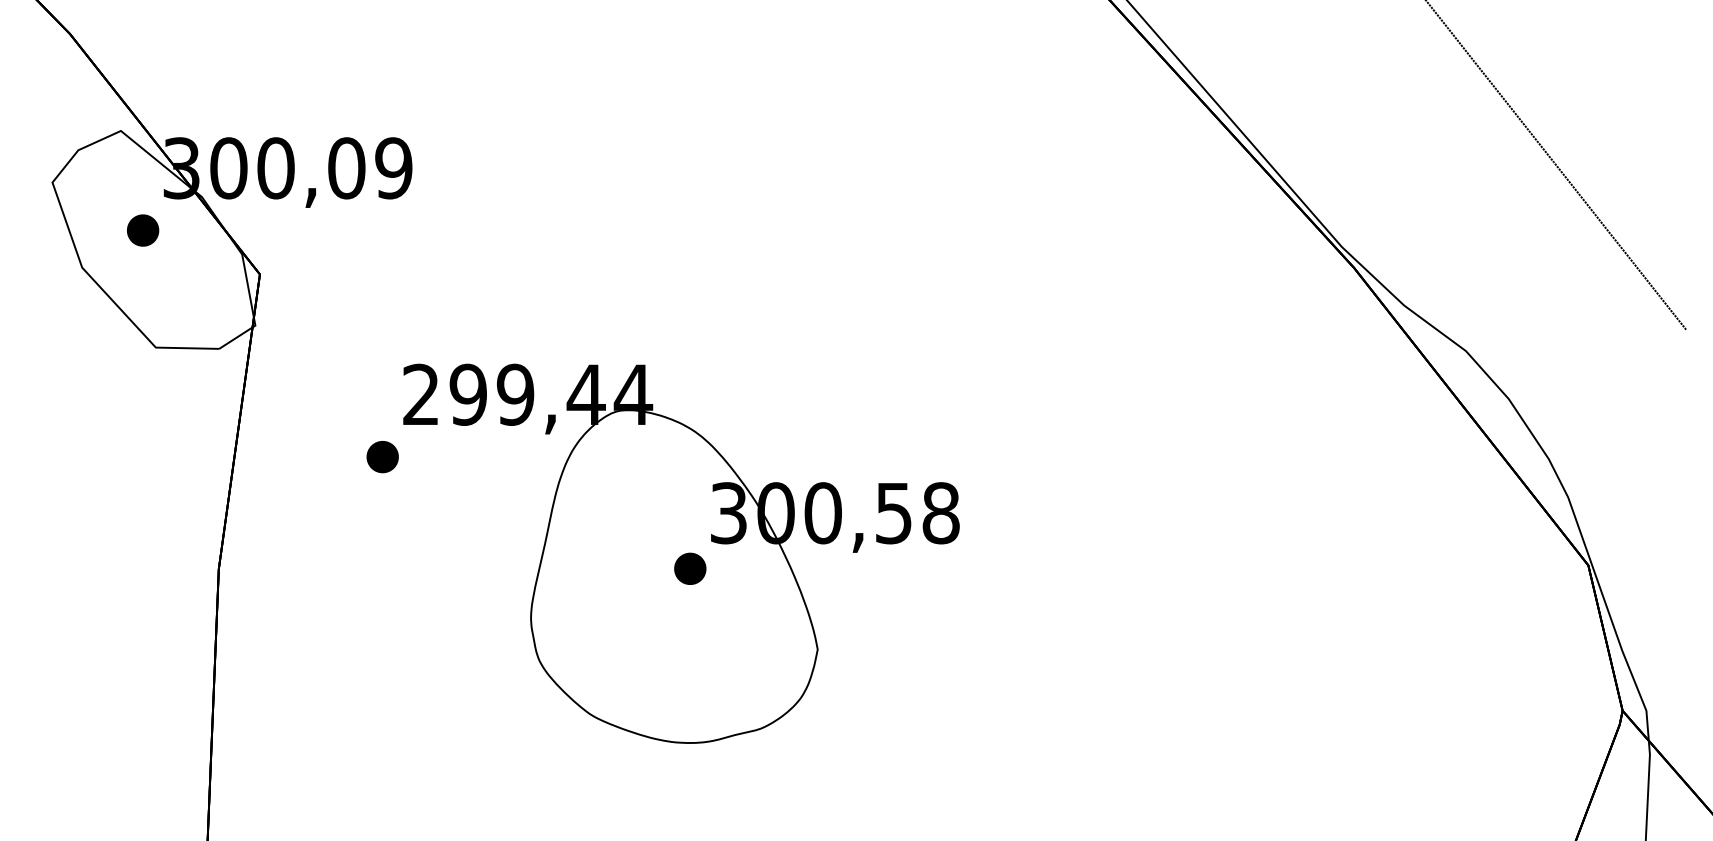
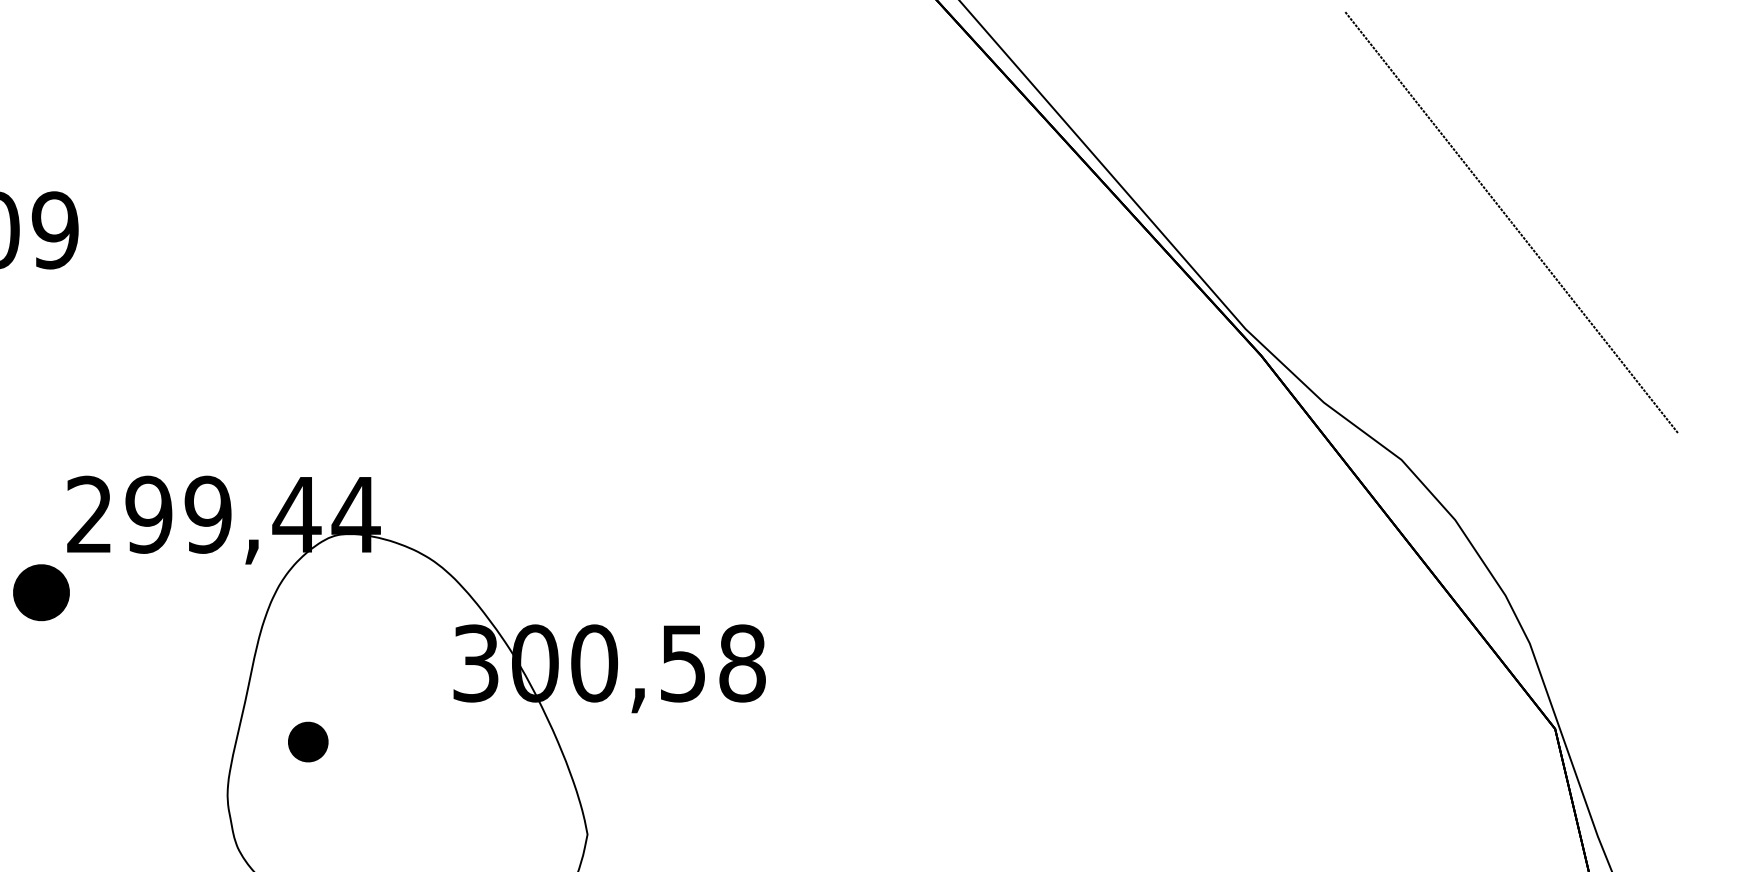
part: (382, 457) -> (41, 593), size x1.4
part: (690, 568) -> (308, 741), moved

